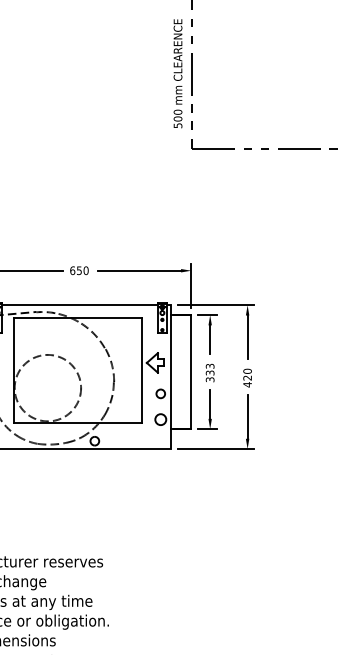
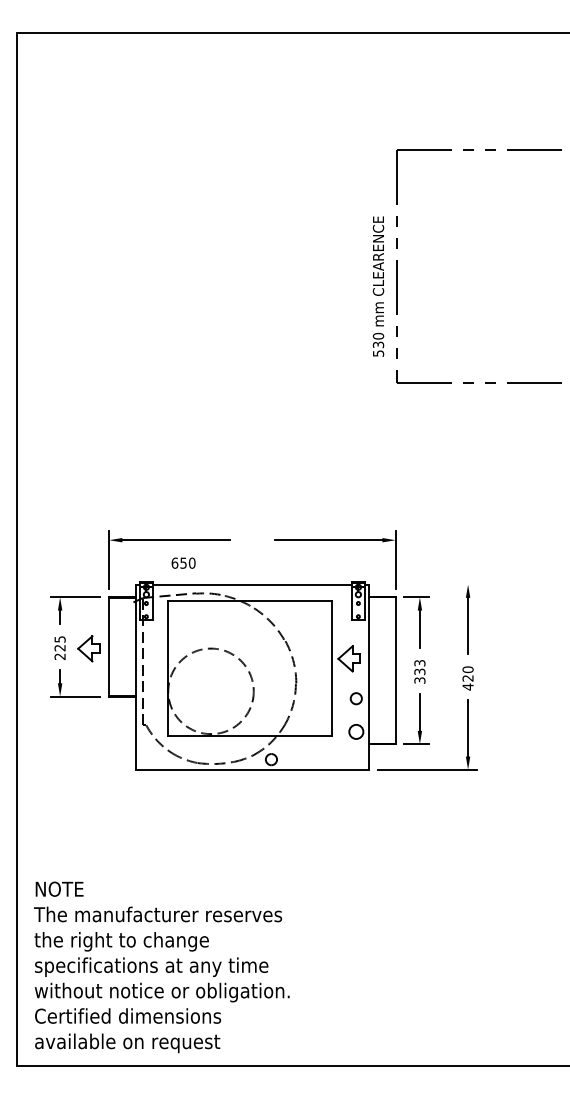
text: (178, 118) -> (378, 344), 500 -> 530
text: (79, 270) -> (183, 562), moved
line: (215, 305) -> (426, 584), removed

